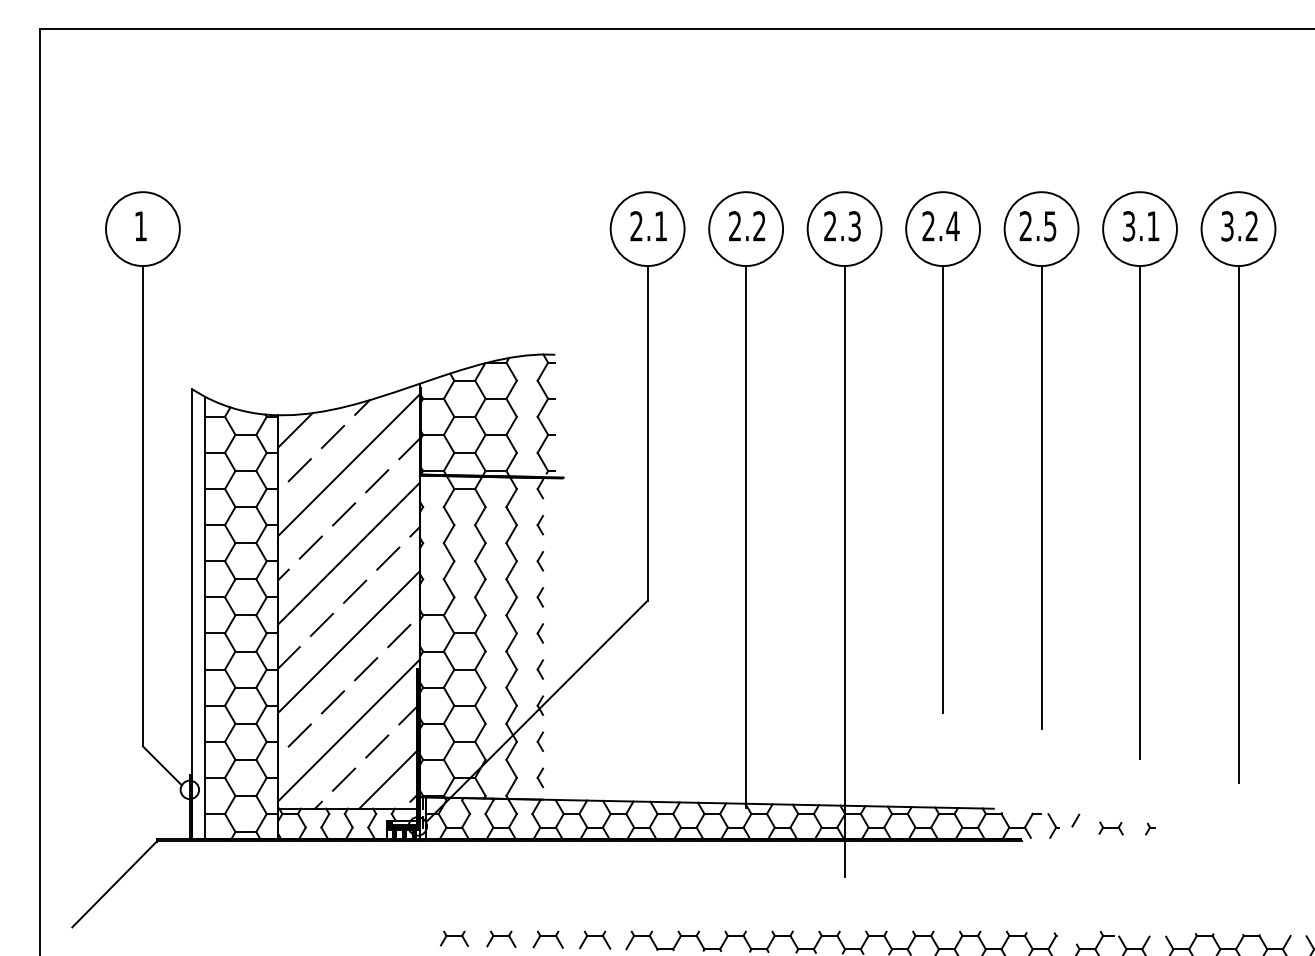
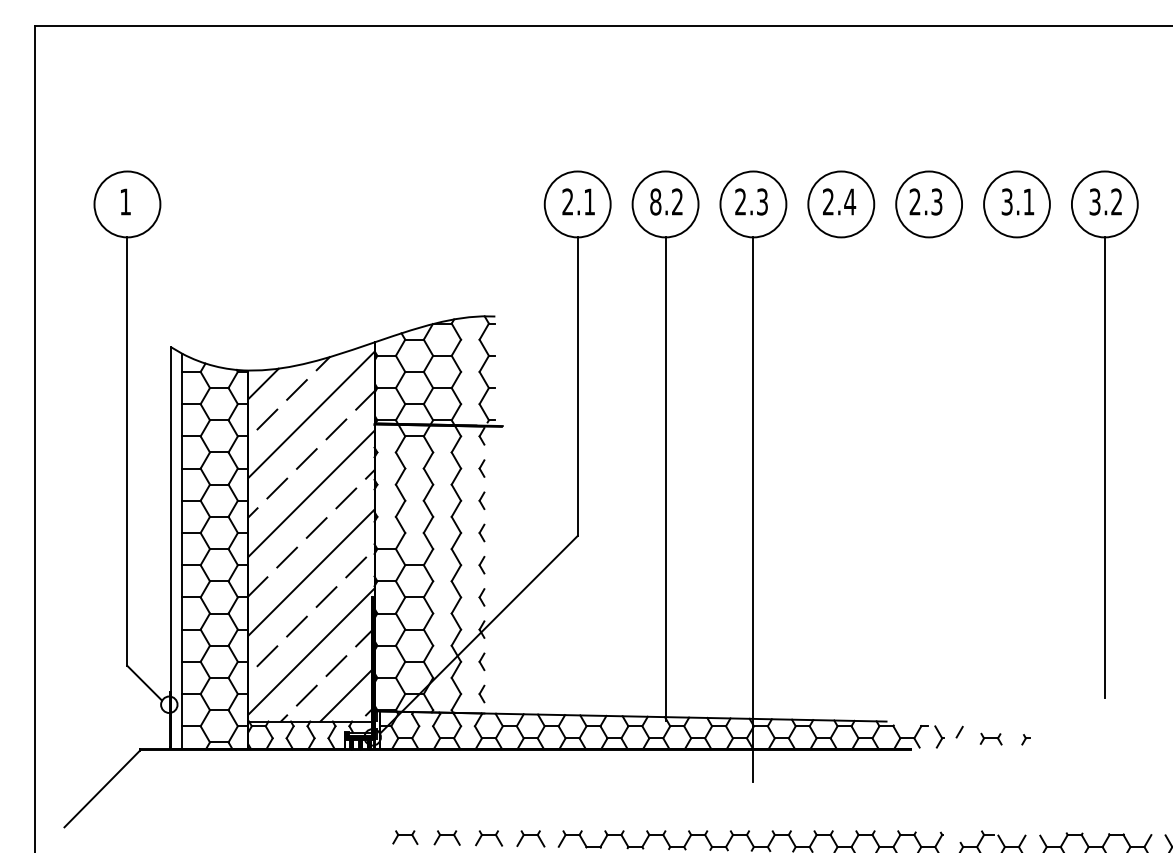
text: (734, 225) -> (655, 201), 2.2 -> 8.2
text: (1050, 225) -> (937, 201), 2.5 -> 2.3
line: (943, 489) -> (841, 436), removed
line: (1041, 497) -> (929, 443), removed
line: (1140, 512) -> (1017, 457), removed

